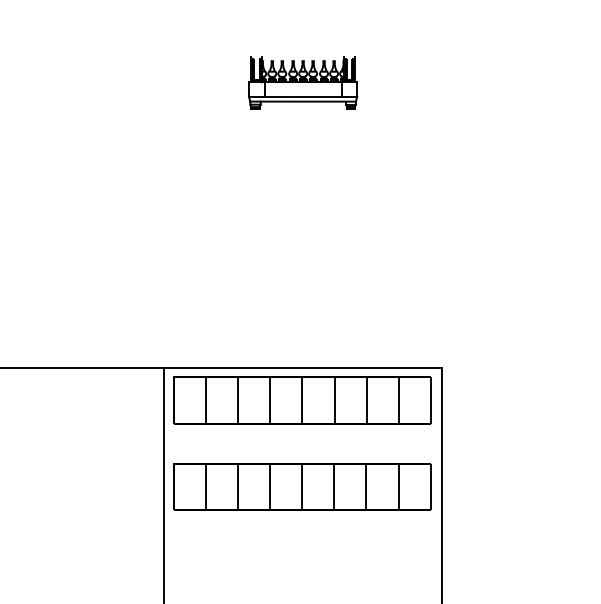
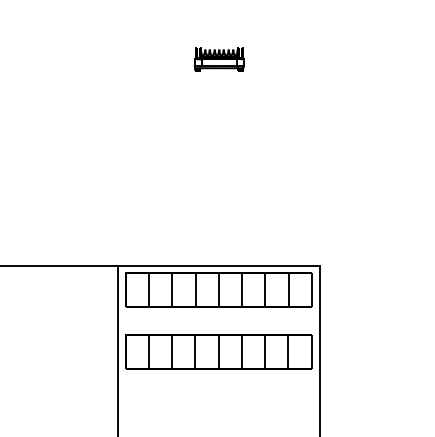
part: (301, 82) -> (218, 59), size x0.62

